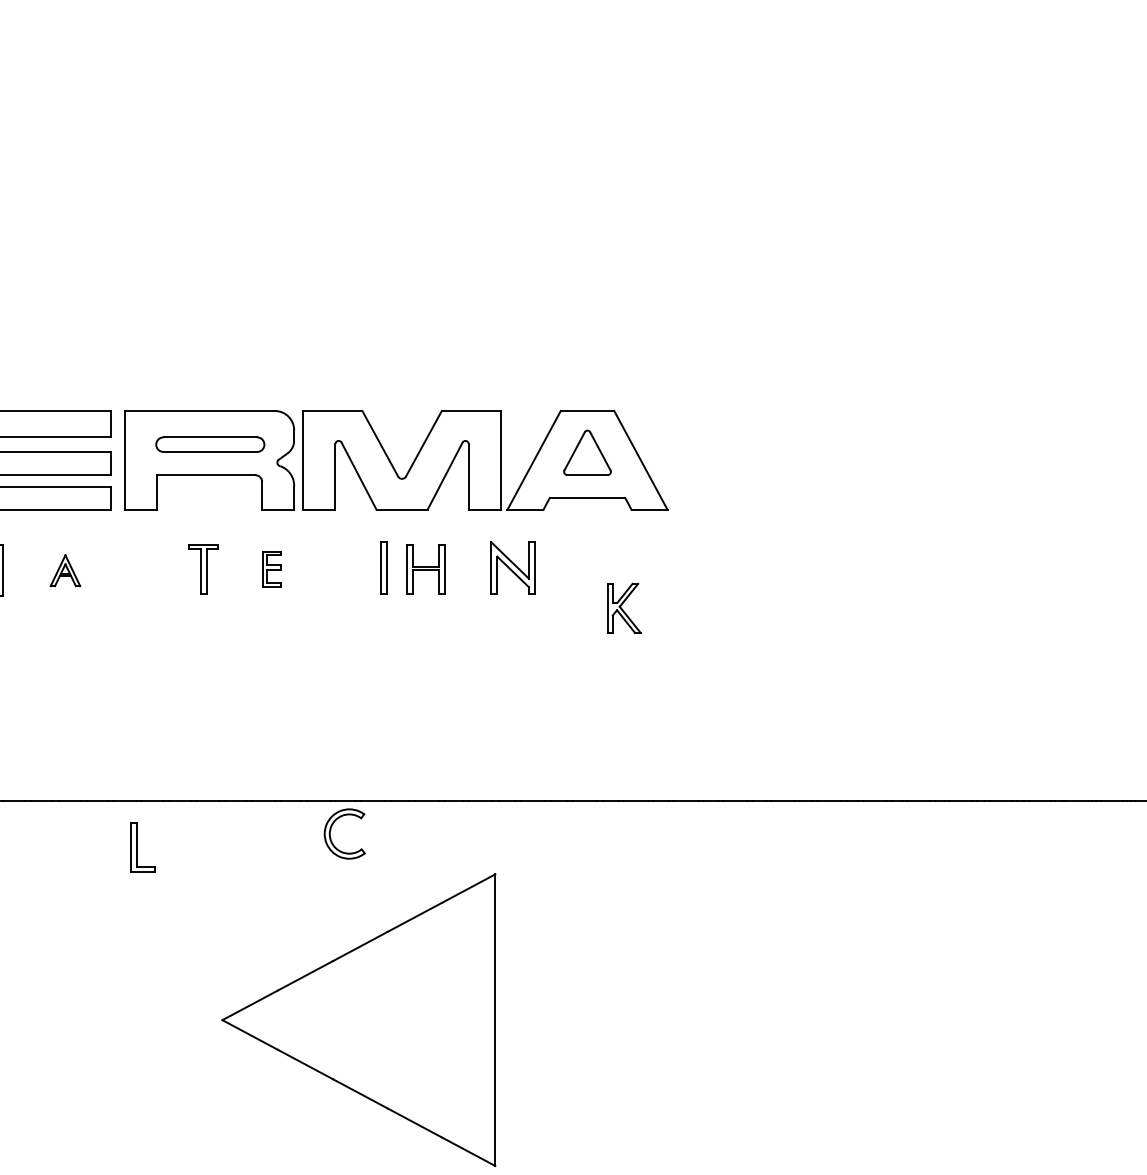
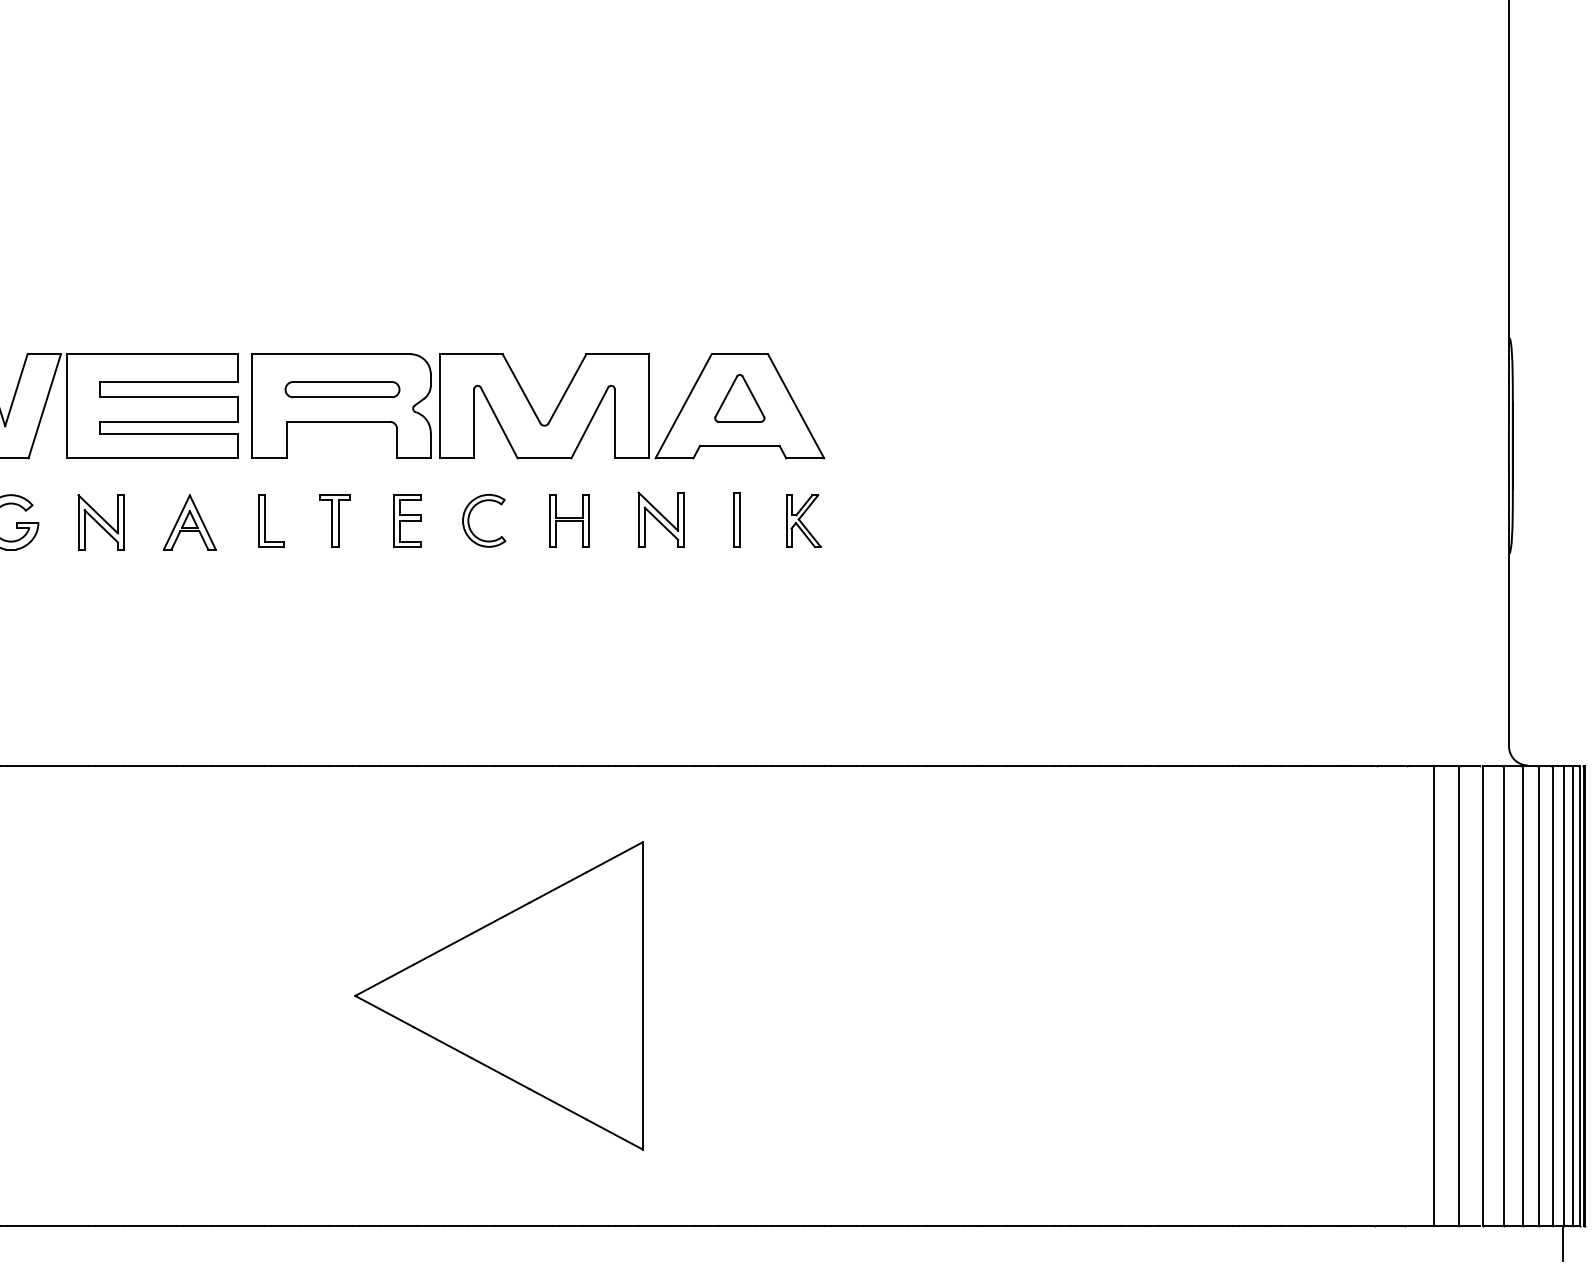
part: (384, 567) -> (736, 519), moved
part: (272, 568) -> (407, 520), size x1.43
part: (65, 570) -> (189, 522), size x1.67
part: (624, 607) -> (803, 520), moved
part: (330, 833) -> (469, 520), moved
part: (142, 847) -> (271, 520), moved

